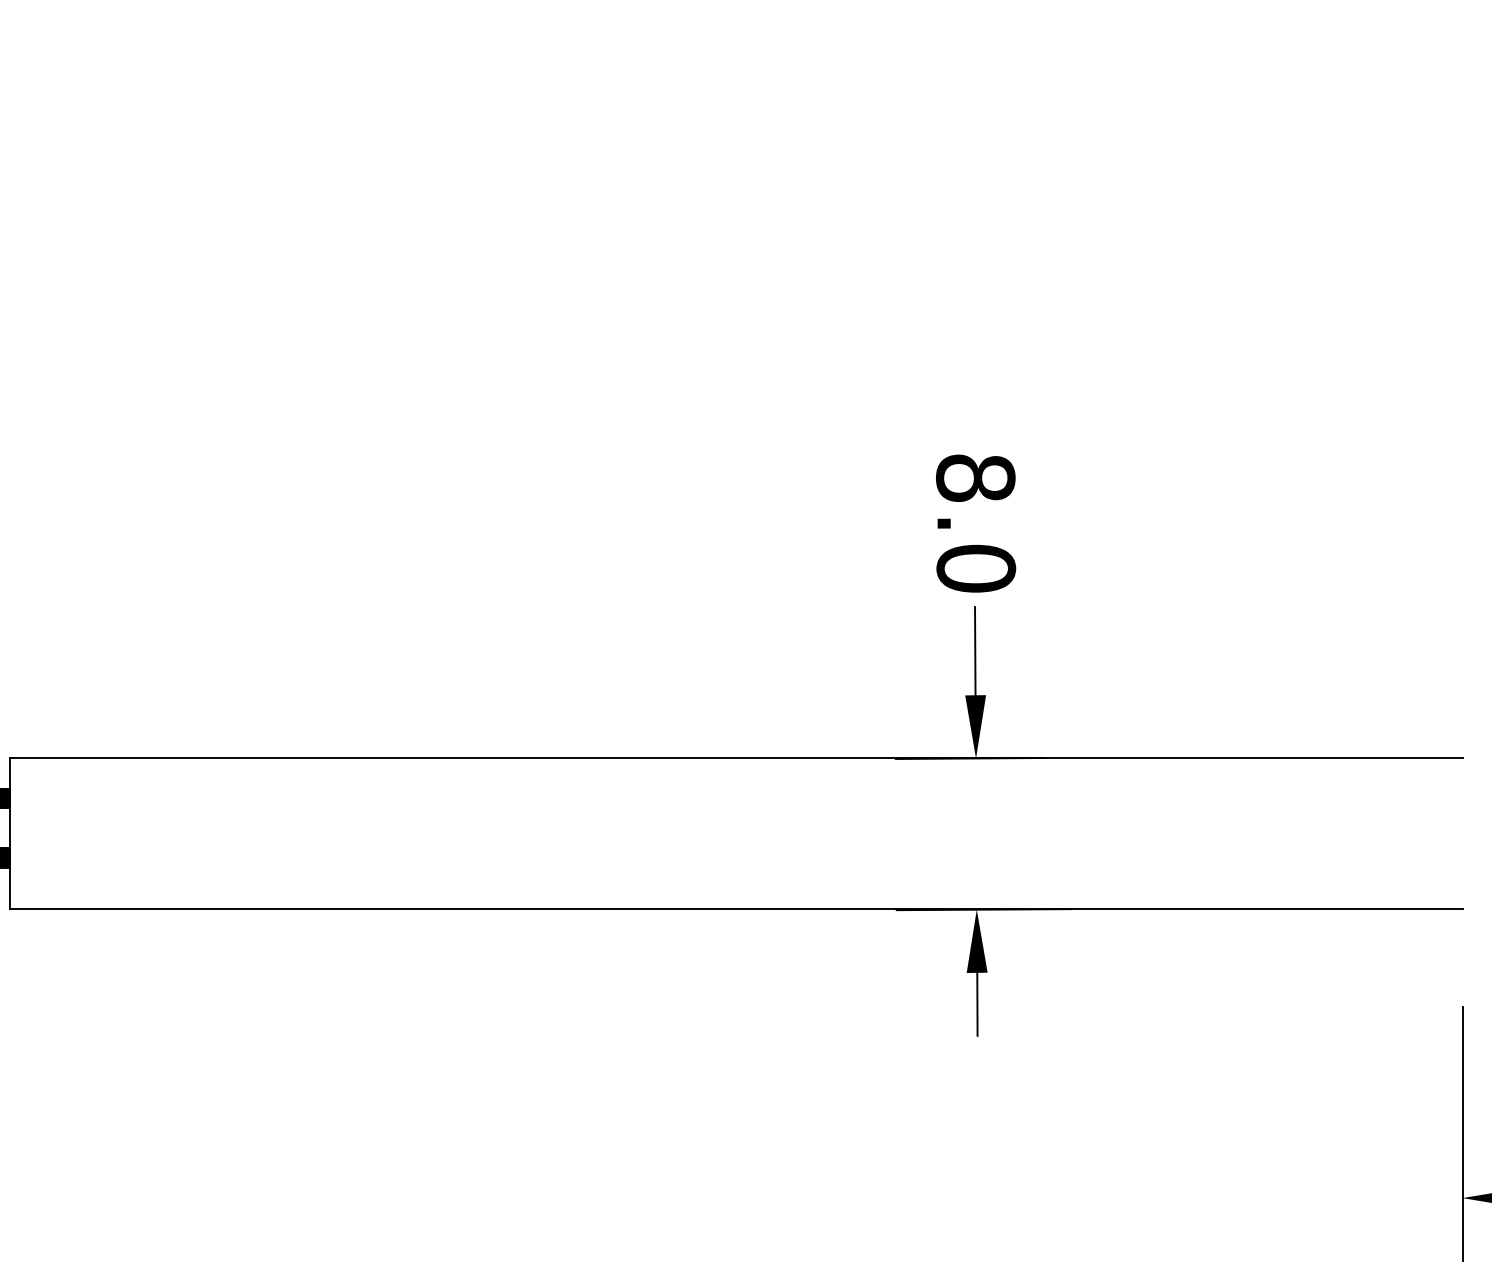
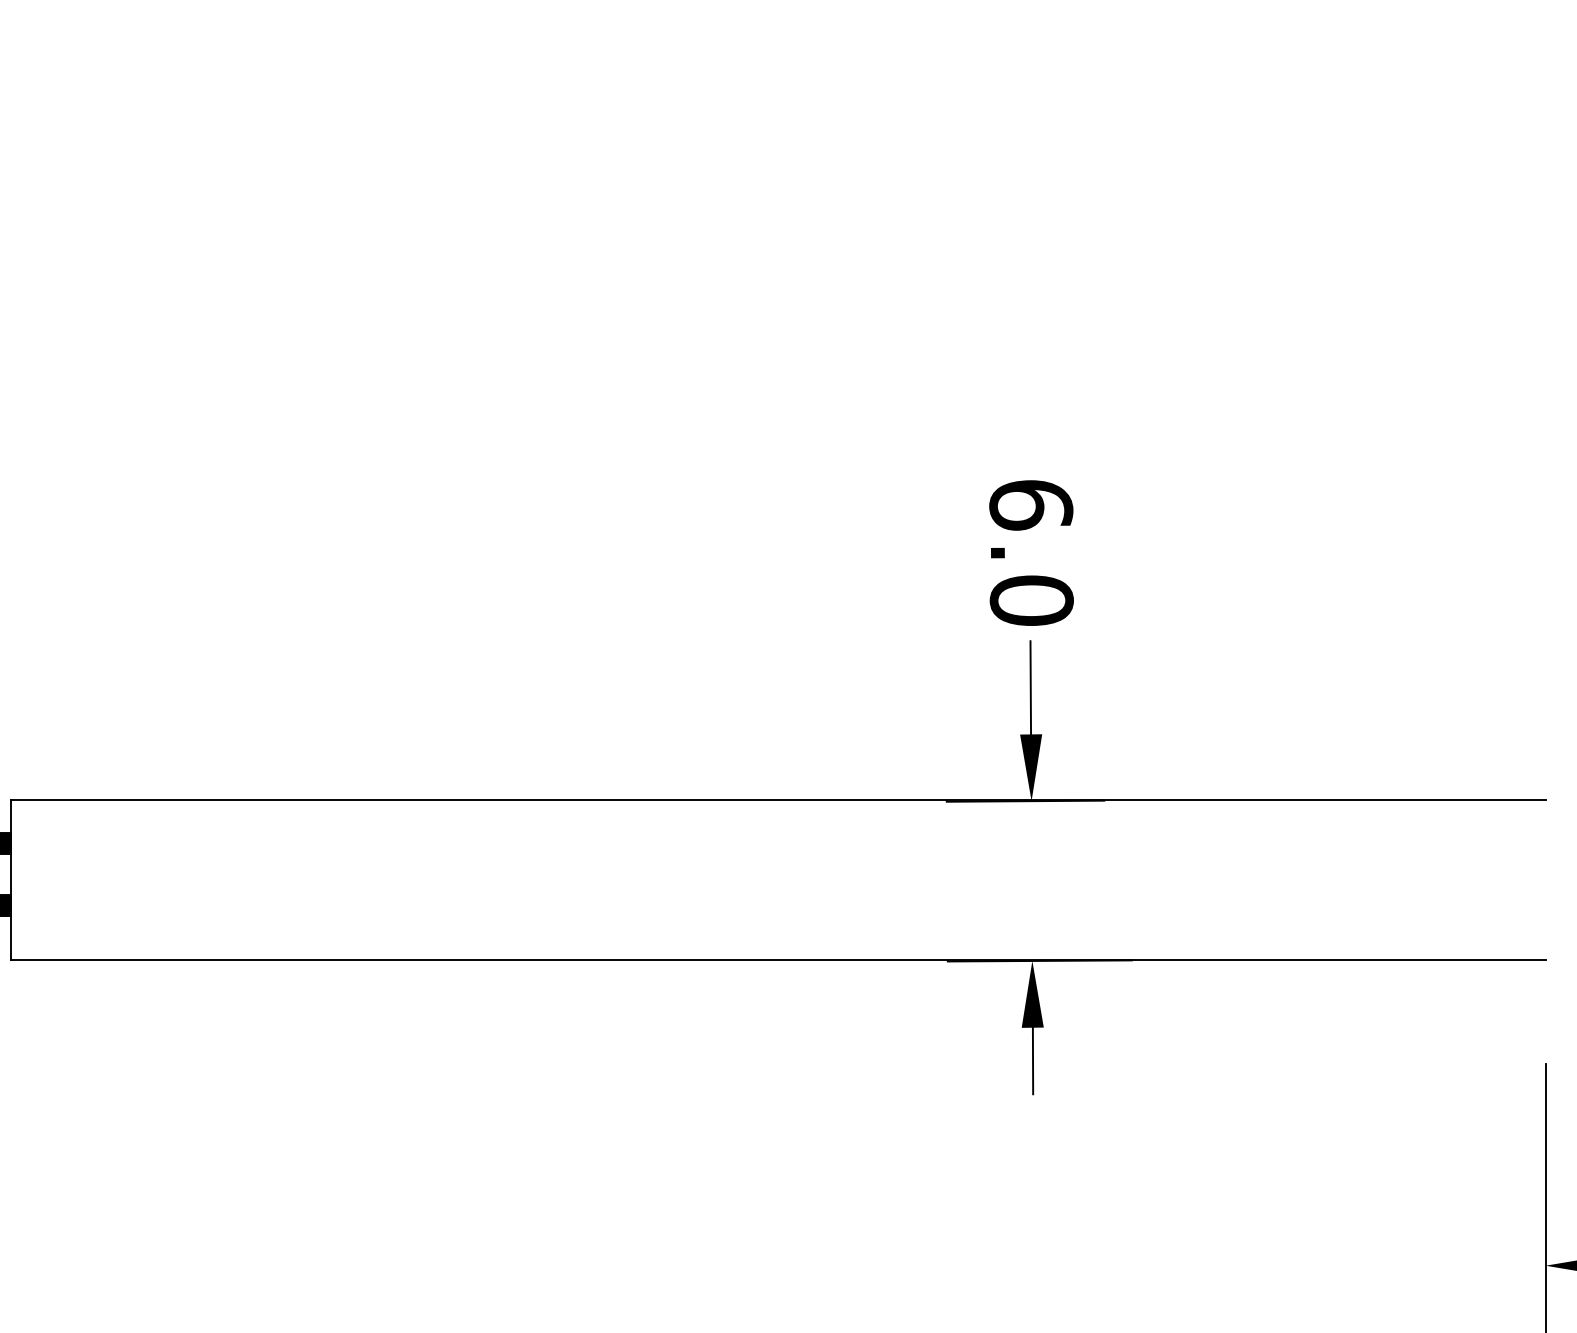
text: (975, 478) -> (1031, 505), 8.0 -> 6.0

